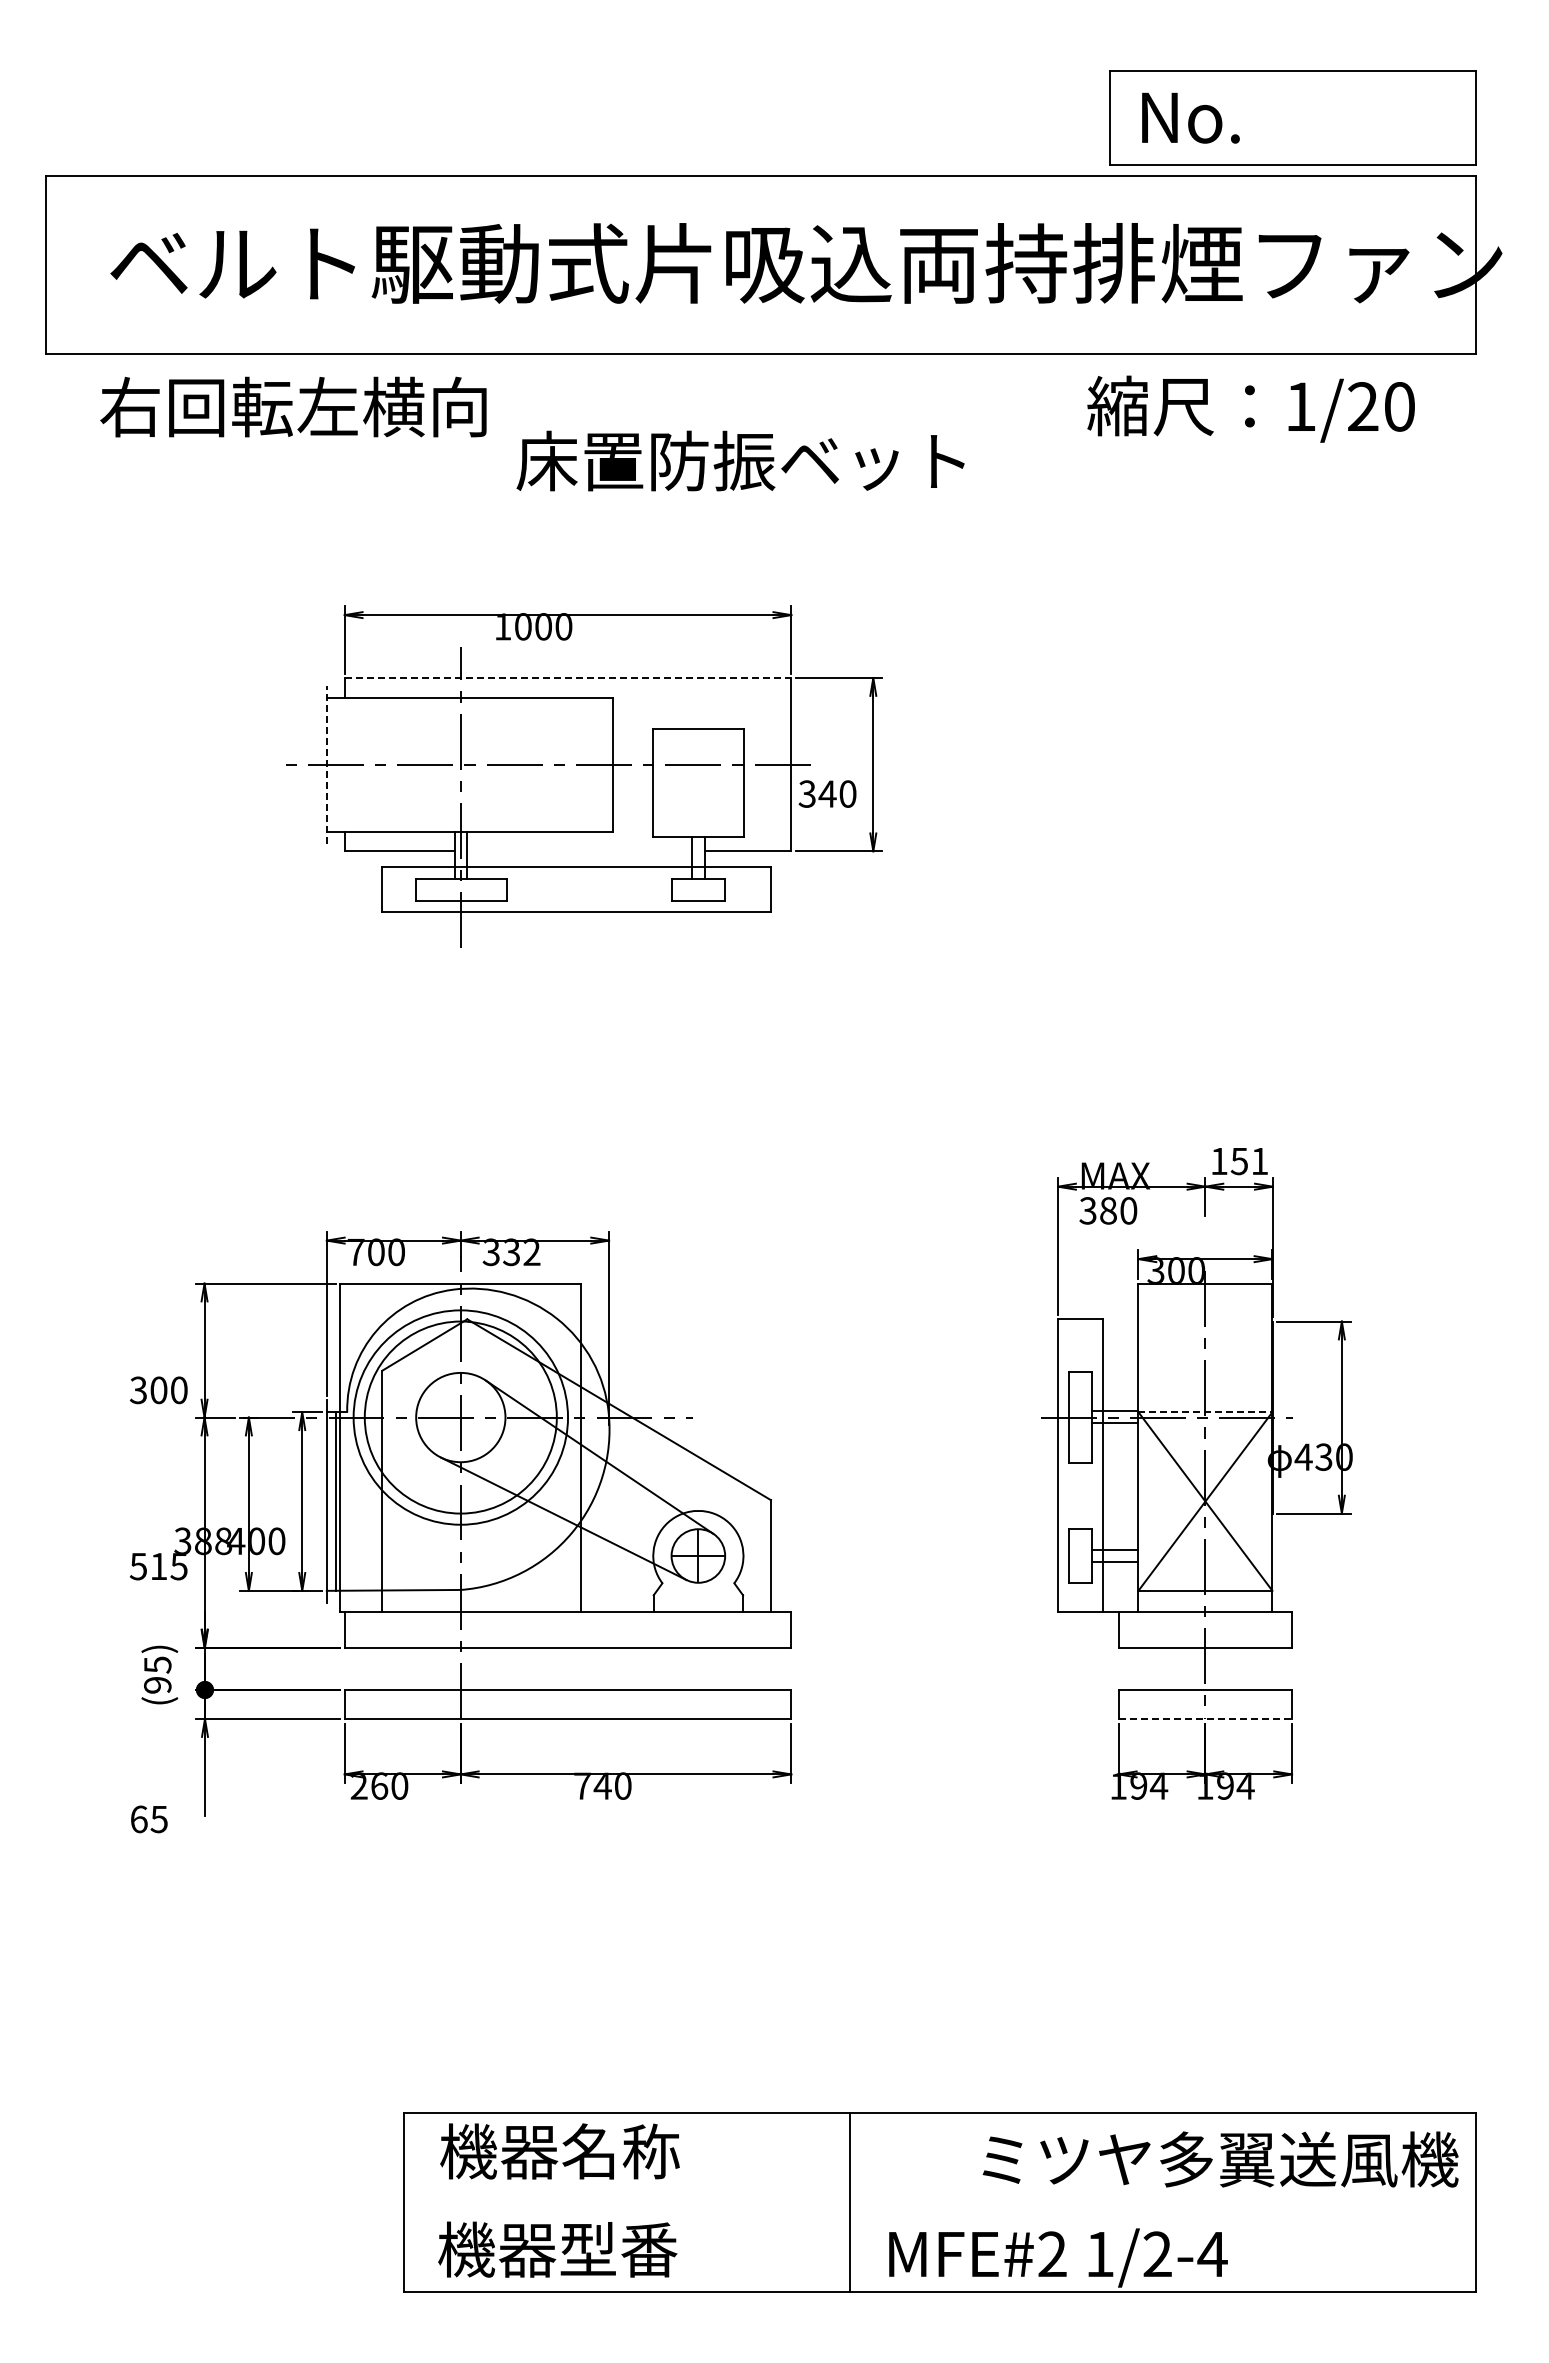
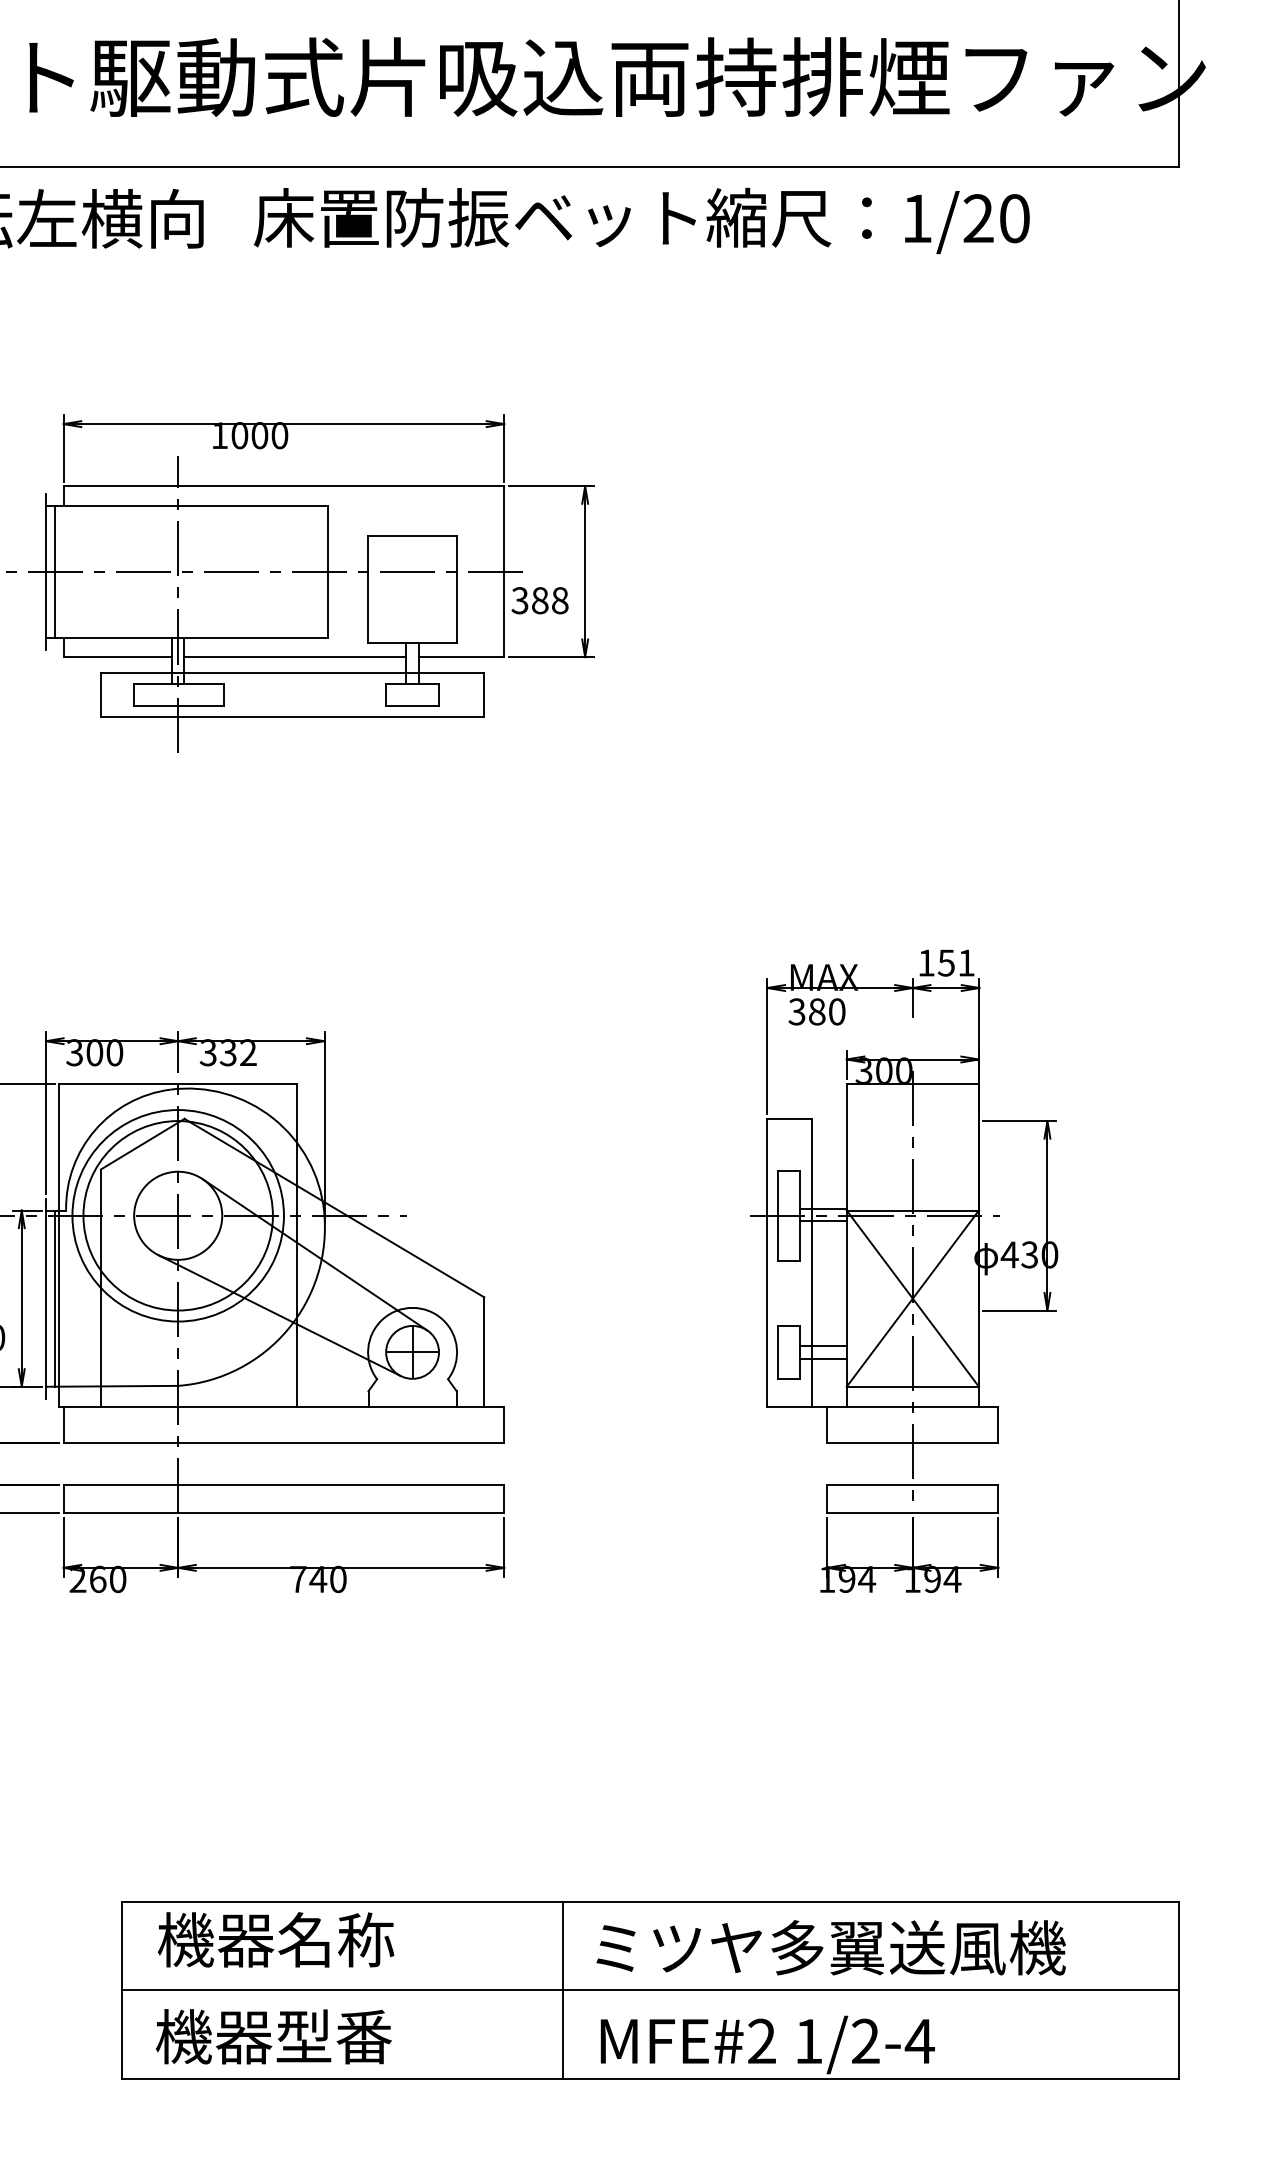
text: (1250, 408) -> (867, 220), moved
text: (740, 460) -> (474, 217), moved
line: (568, 678) -> (284, 486), dashed -> solid
line: (326, 764) -> (45, 571), dashed -> solid
line: (335, 764) -> (54, 571), added
text: (837, 793) -> (549, 600), 340 -> 388
line: (579, 851) -> (295, 657), added
text: (355, 1252) -> (74, 1052), 700 -> 300
line: (1205, 1412) -> (912, 1210), dashed -> solid
line: (1205, 1719) -> (912, 1513), dashed -> solid
text: (1220, 2159) -> (831, 1947), moved
line: (939, 2202) -> (650, 1990), added

